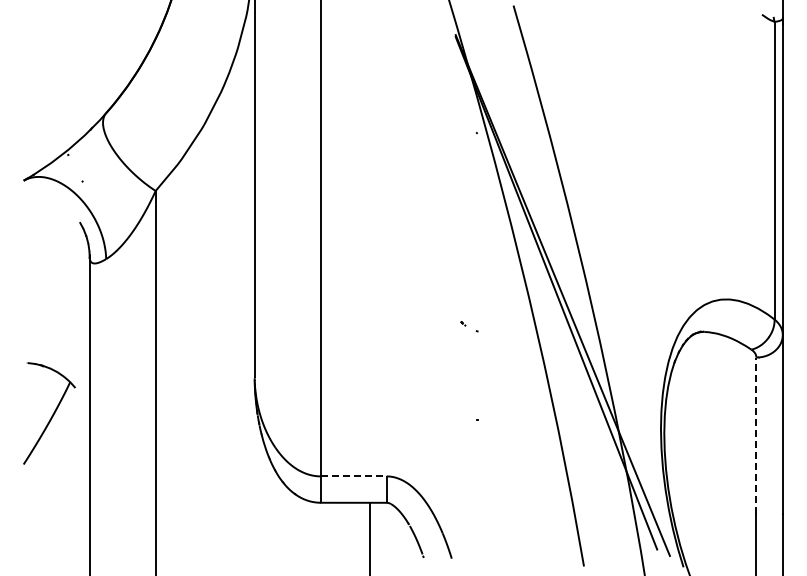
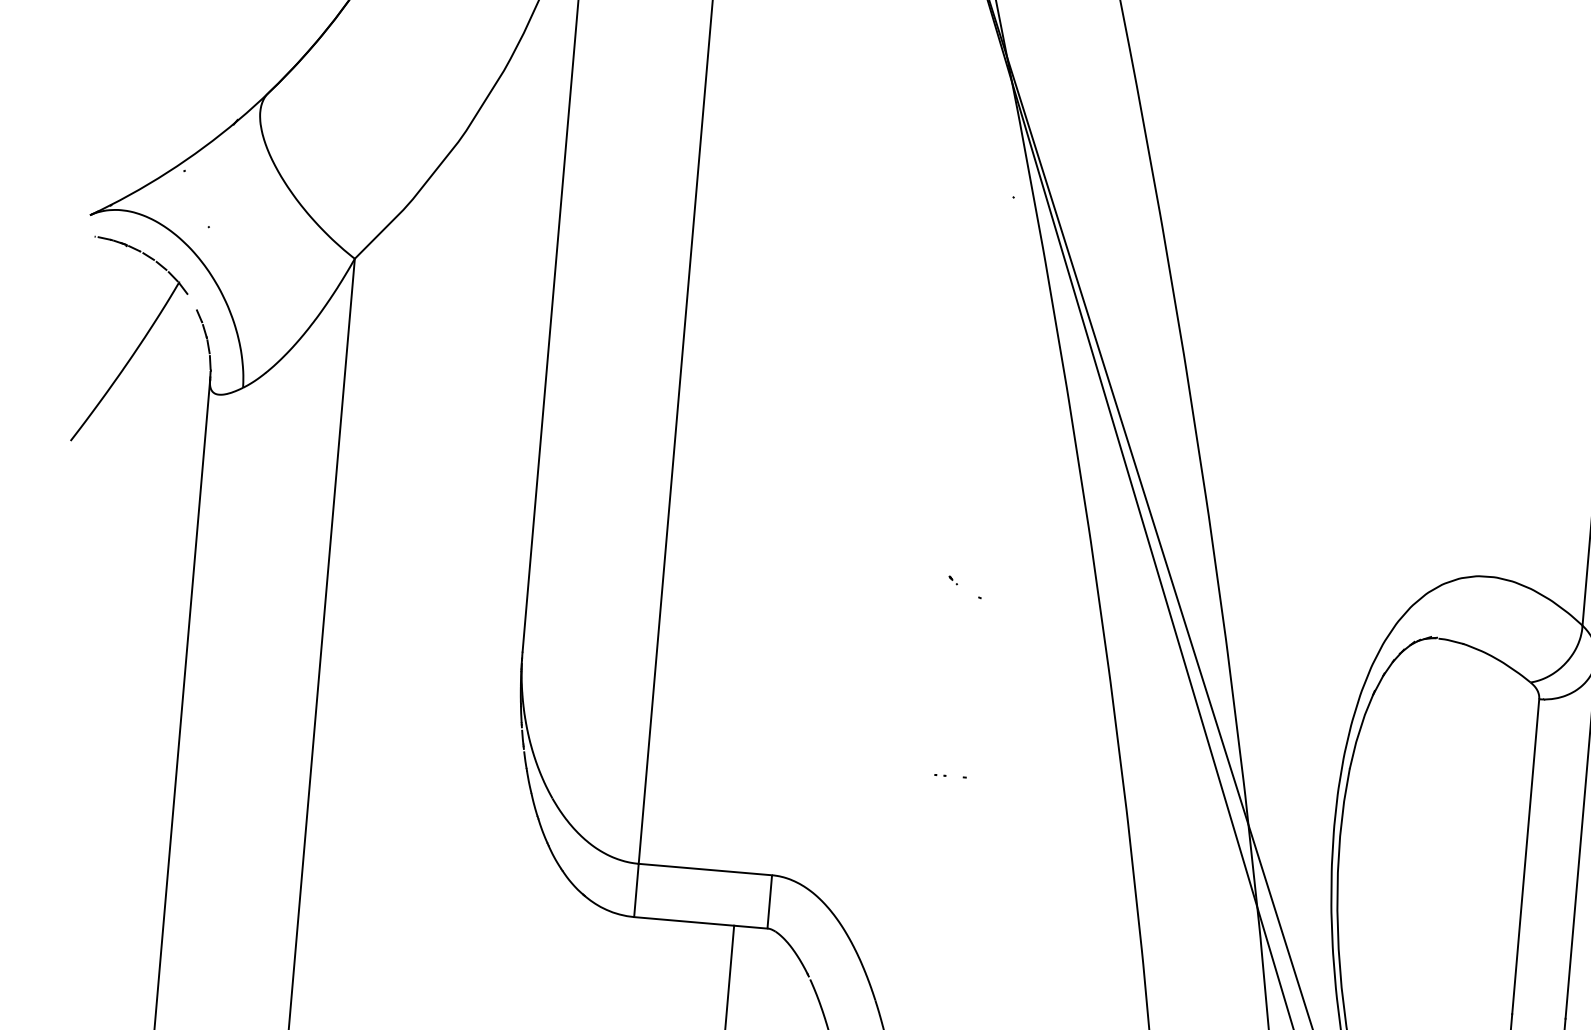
part: (49, 413) -> (131, 342), moved
line: (756, 435) -> (1525, 856), dashed -> solid
line: (354, 476) -> (706, 869), dashed -> solid

